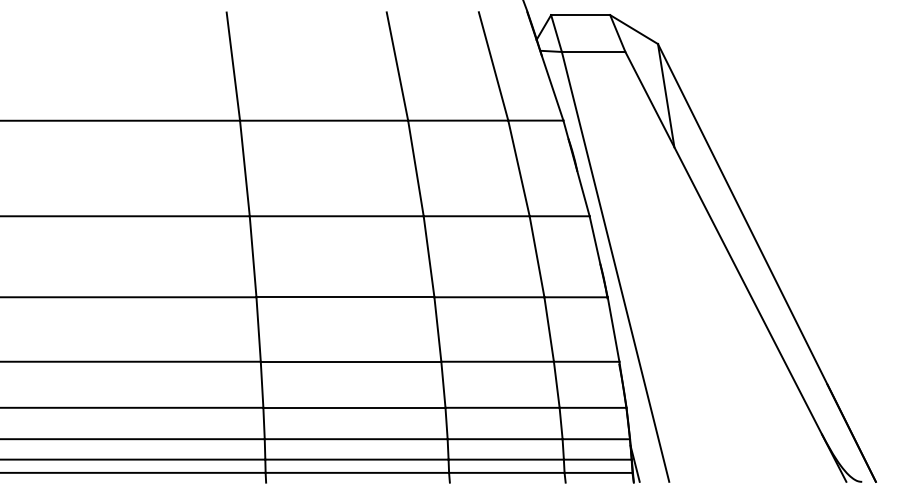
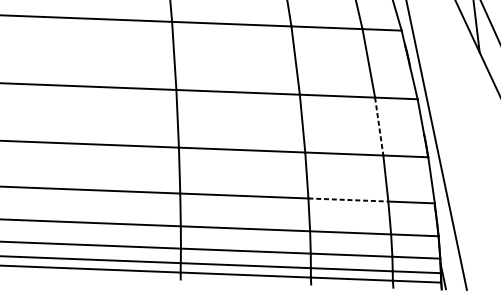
line: (537, 257) -> (379, 127), solid -> dashed
line: (498, 361) -> (349, 199), solid -> dashed

